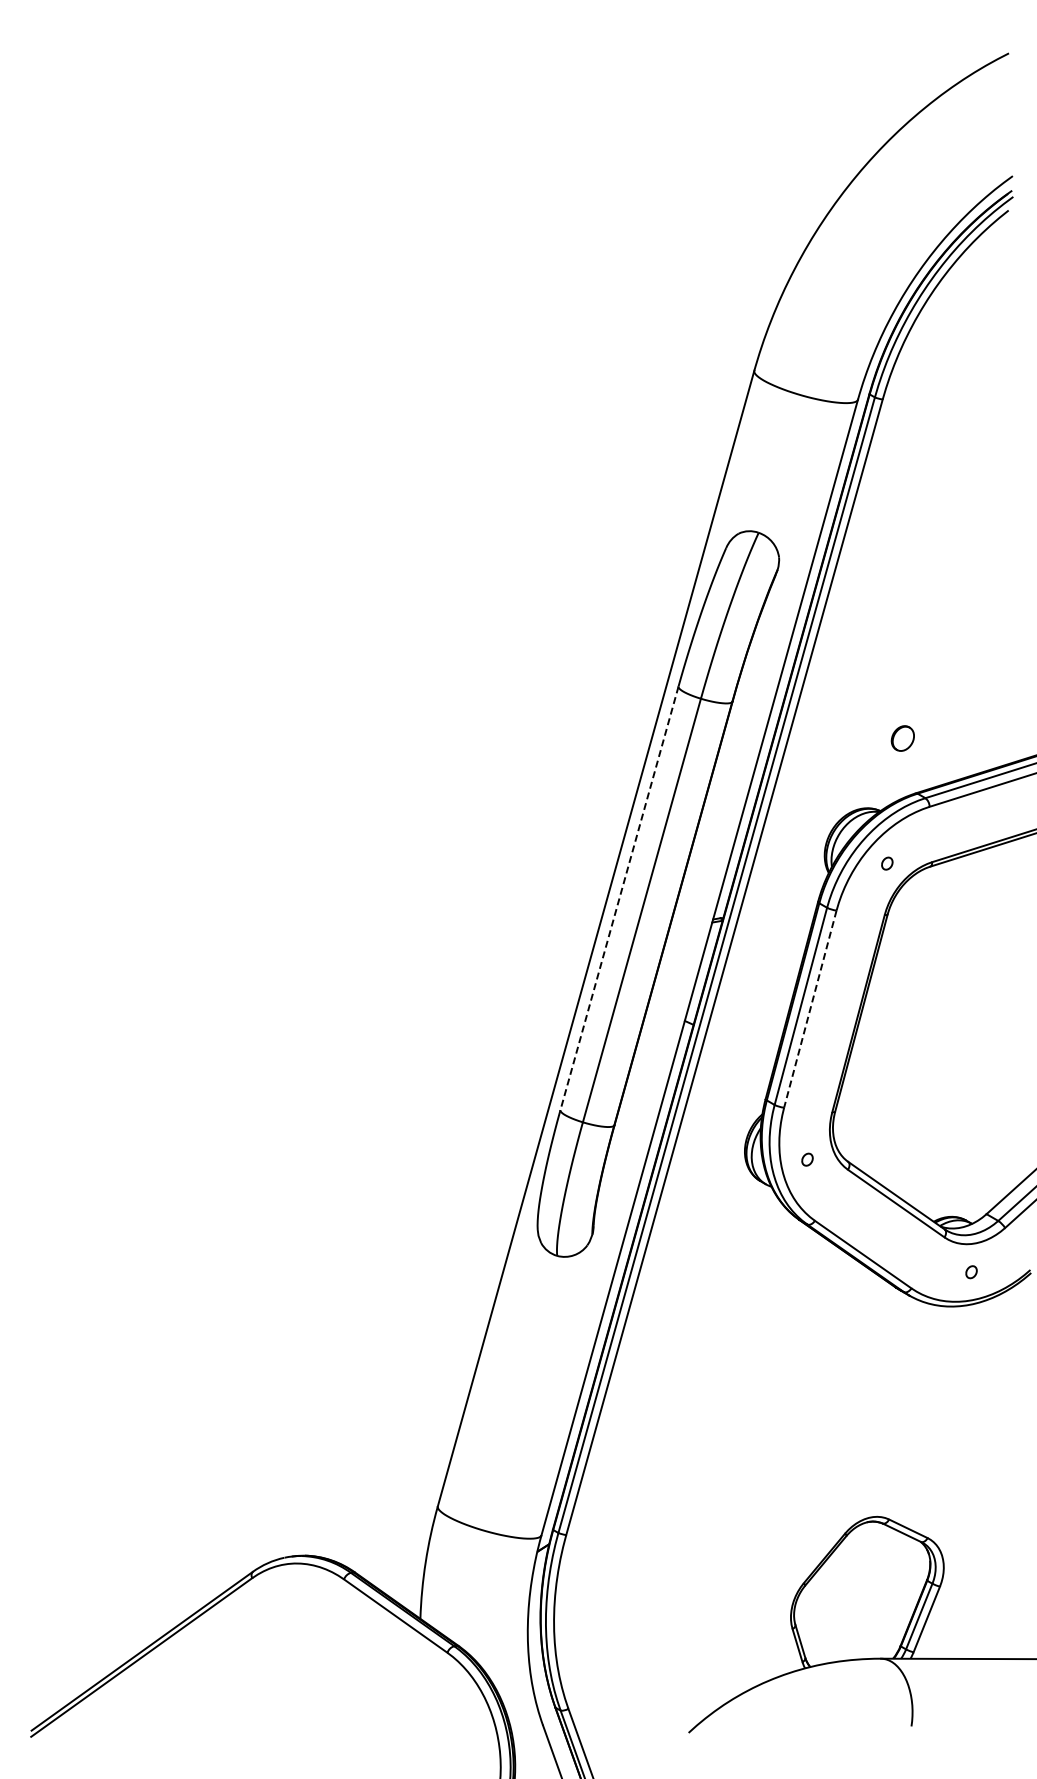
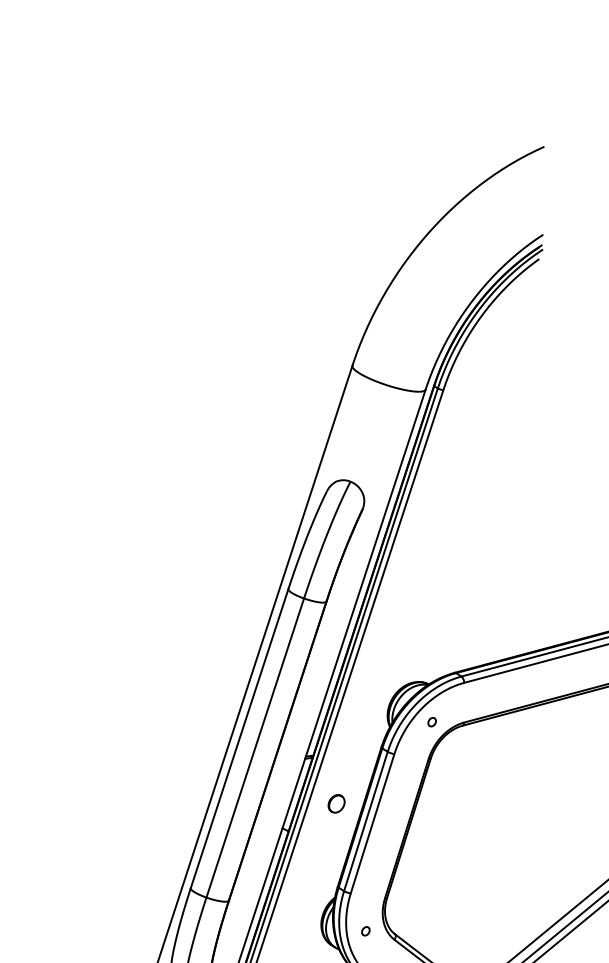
part: (902, 738) -> (336, 803), moved
line: (619, 898) -> (239, 738), dashed -> solid
line: (810, 1009) -> (372, 824), dashed -> solid

